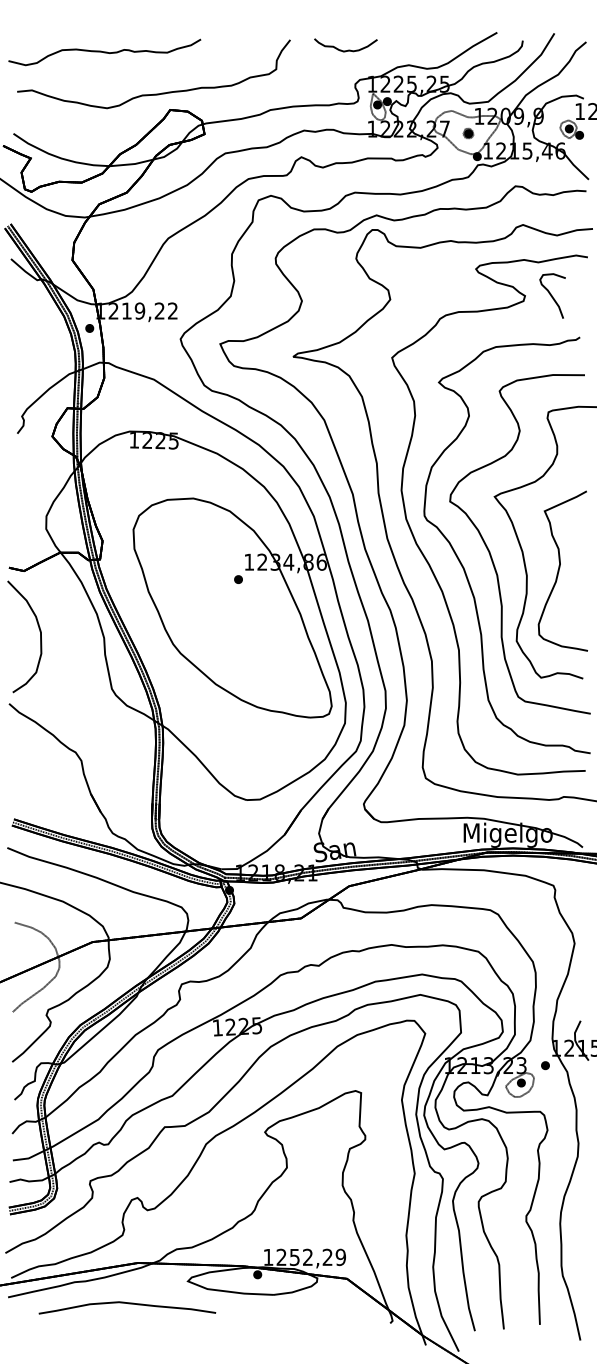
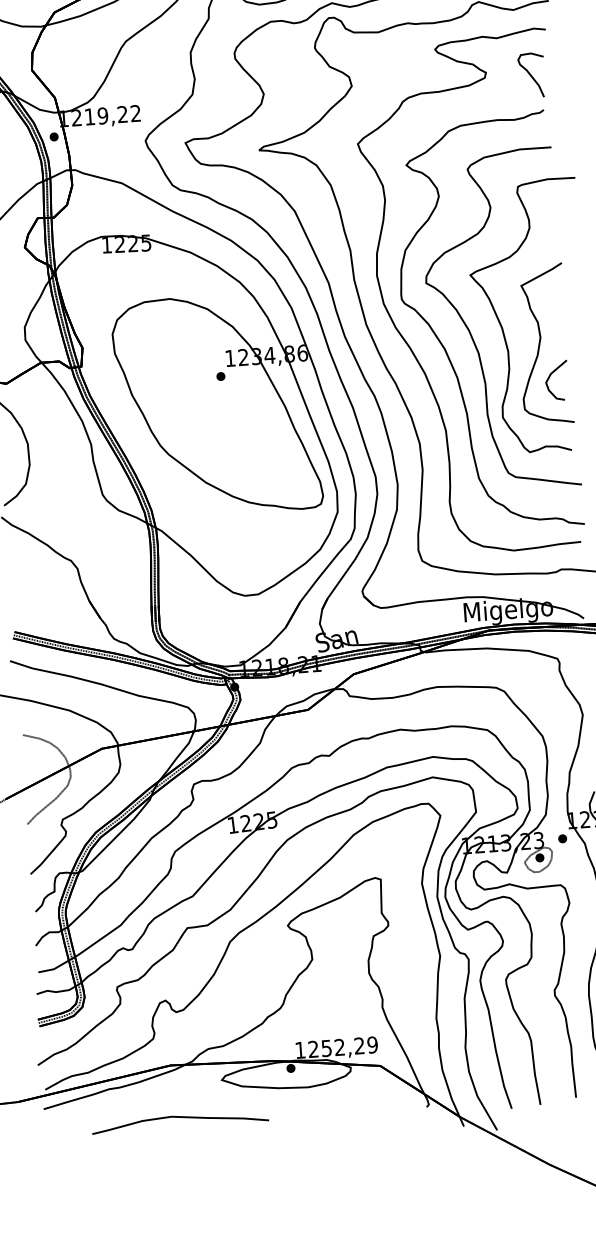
curve: (552, 295) -> (531, 74), moved
part: (566, 605) -> (549, 378), added
curve: (128, 1304) -> (181, 1118), moved

